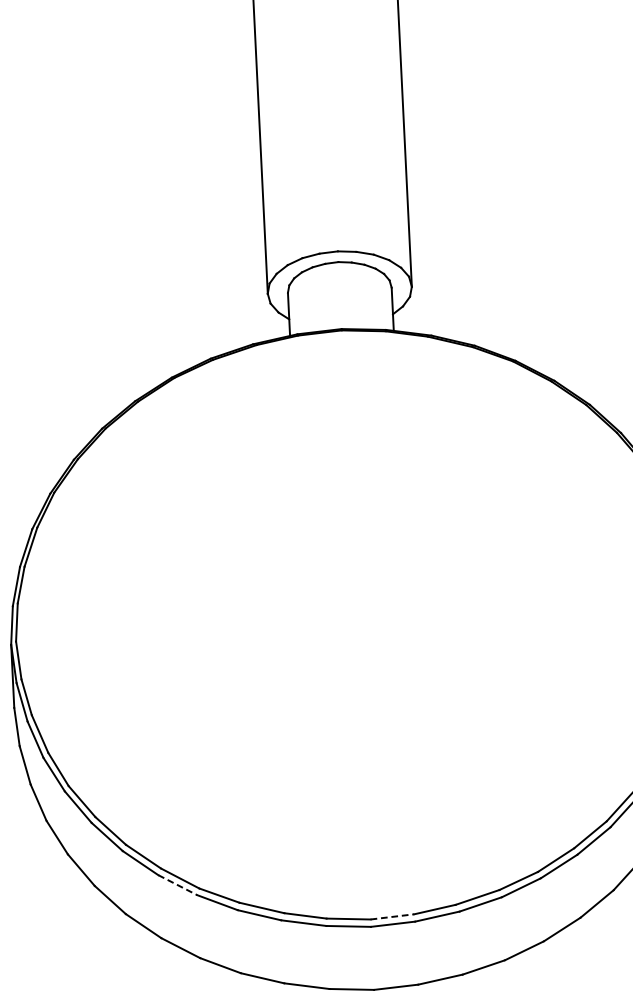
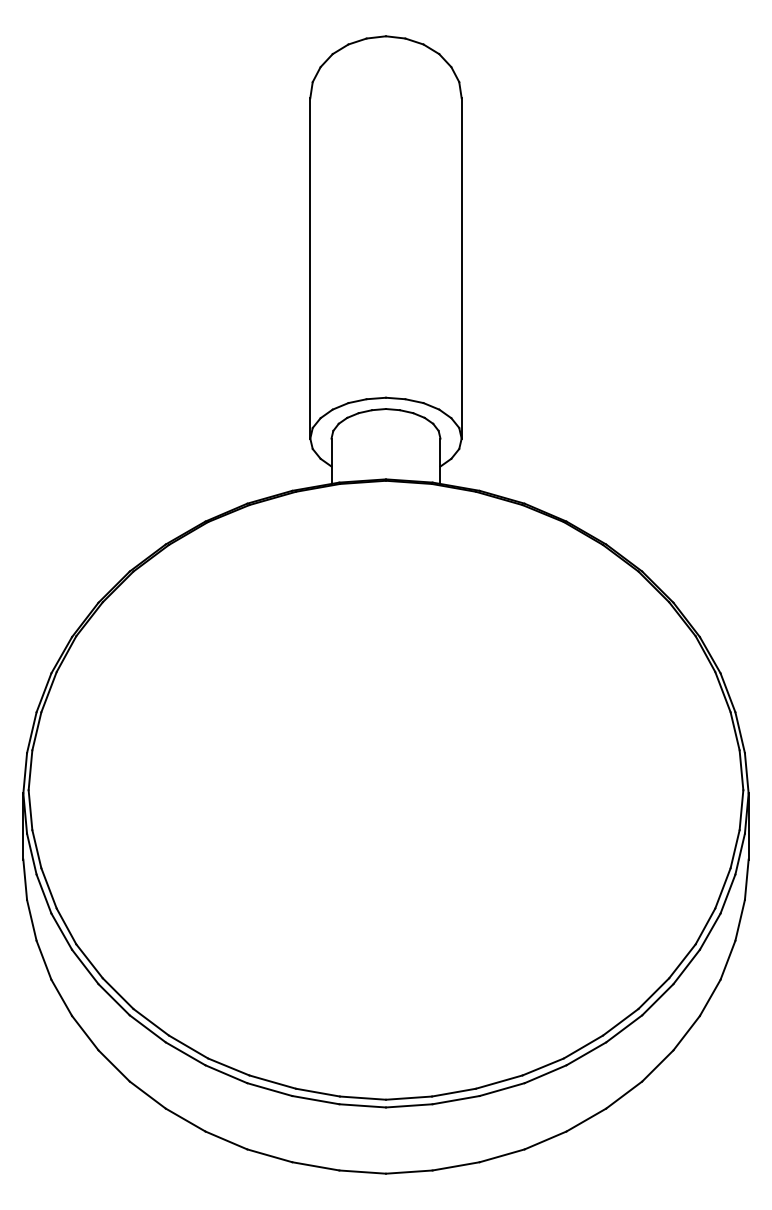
line: (177, 884) -> (185, 1053), dashed -> solid
line: (392, 917) -> (409, 1098), dashed -> solid

